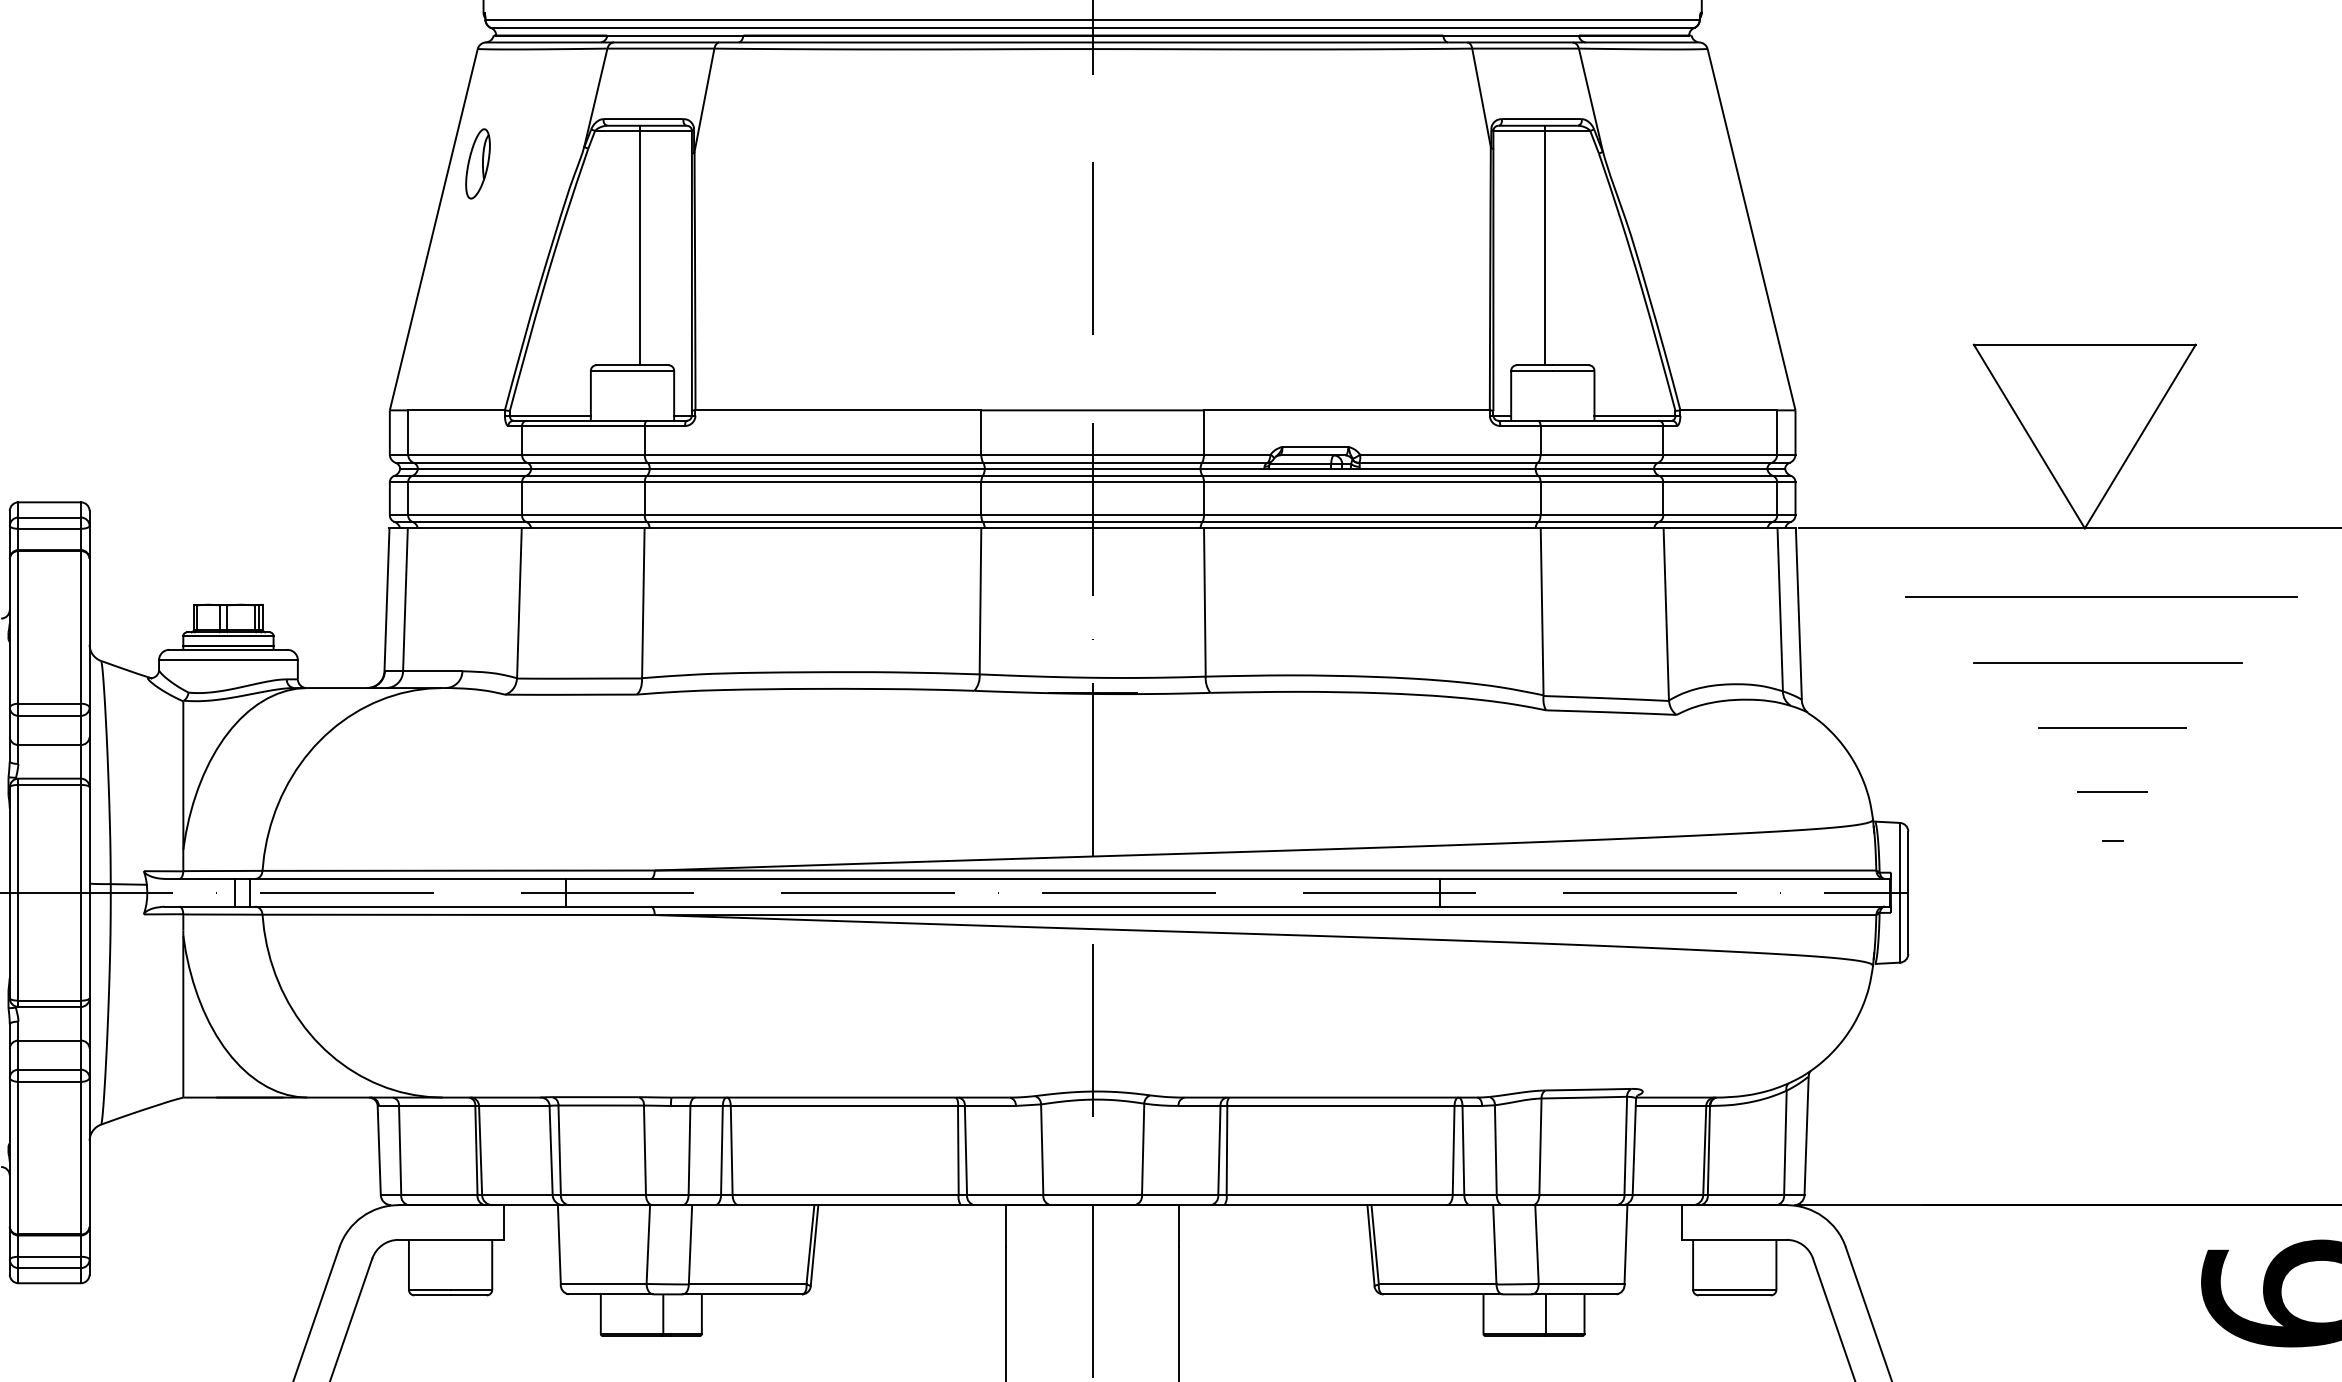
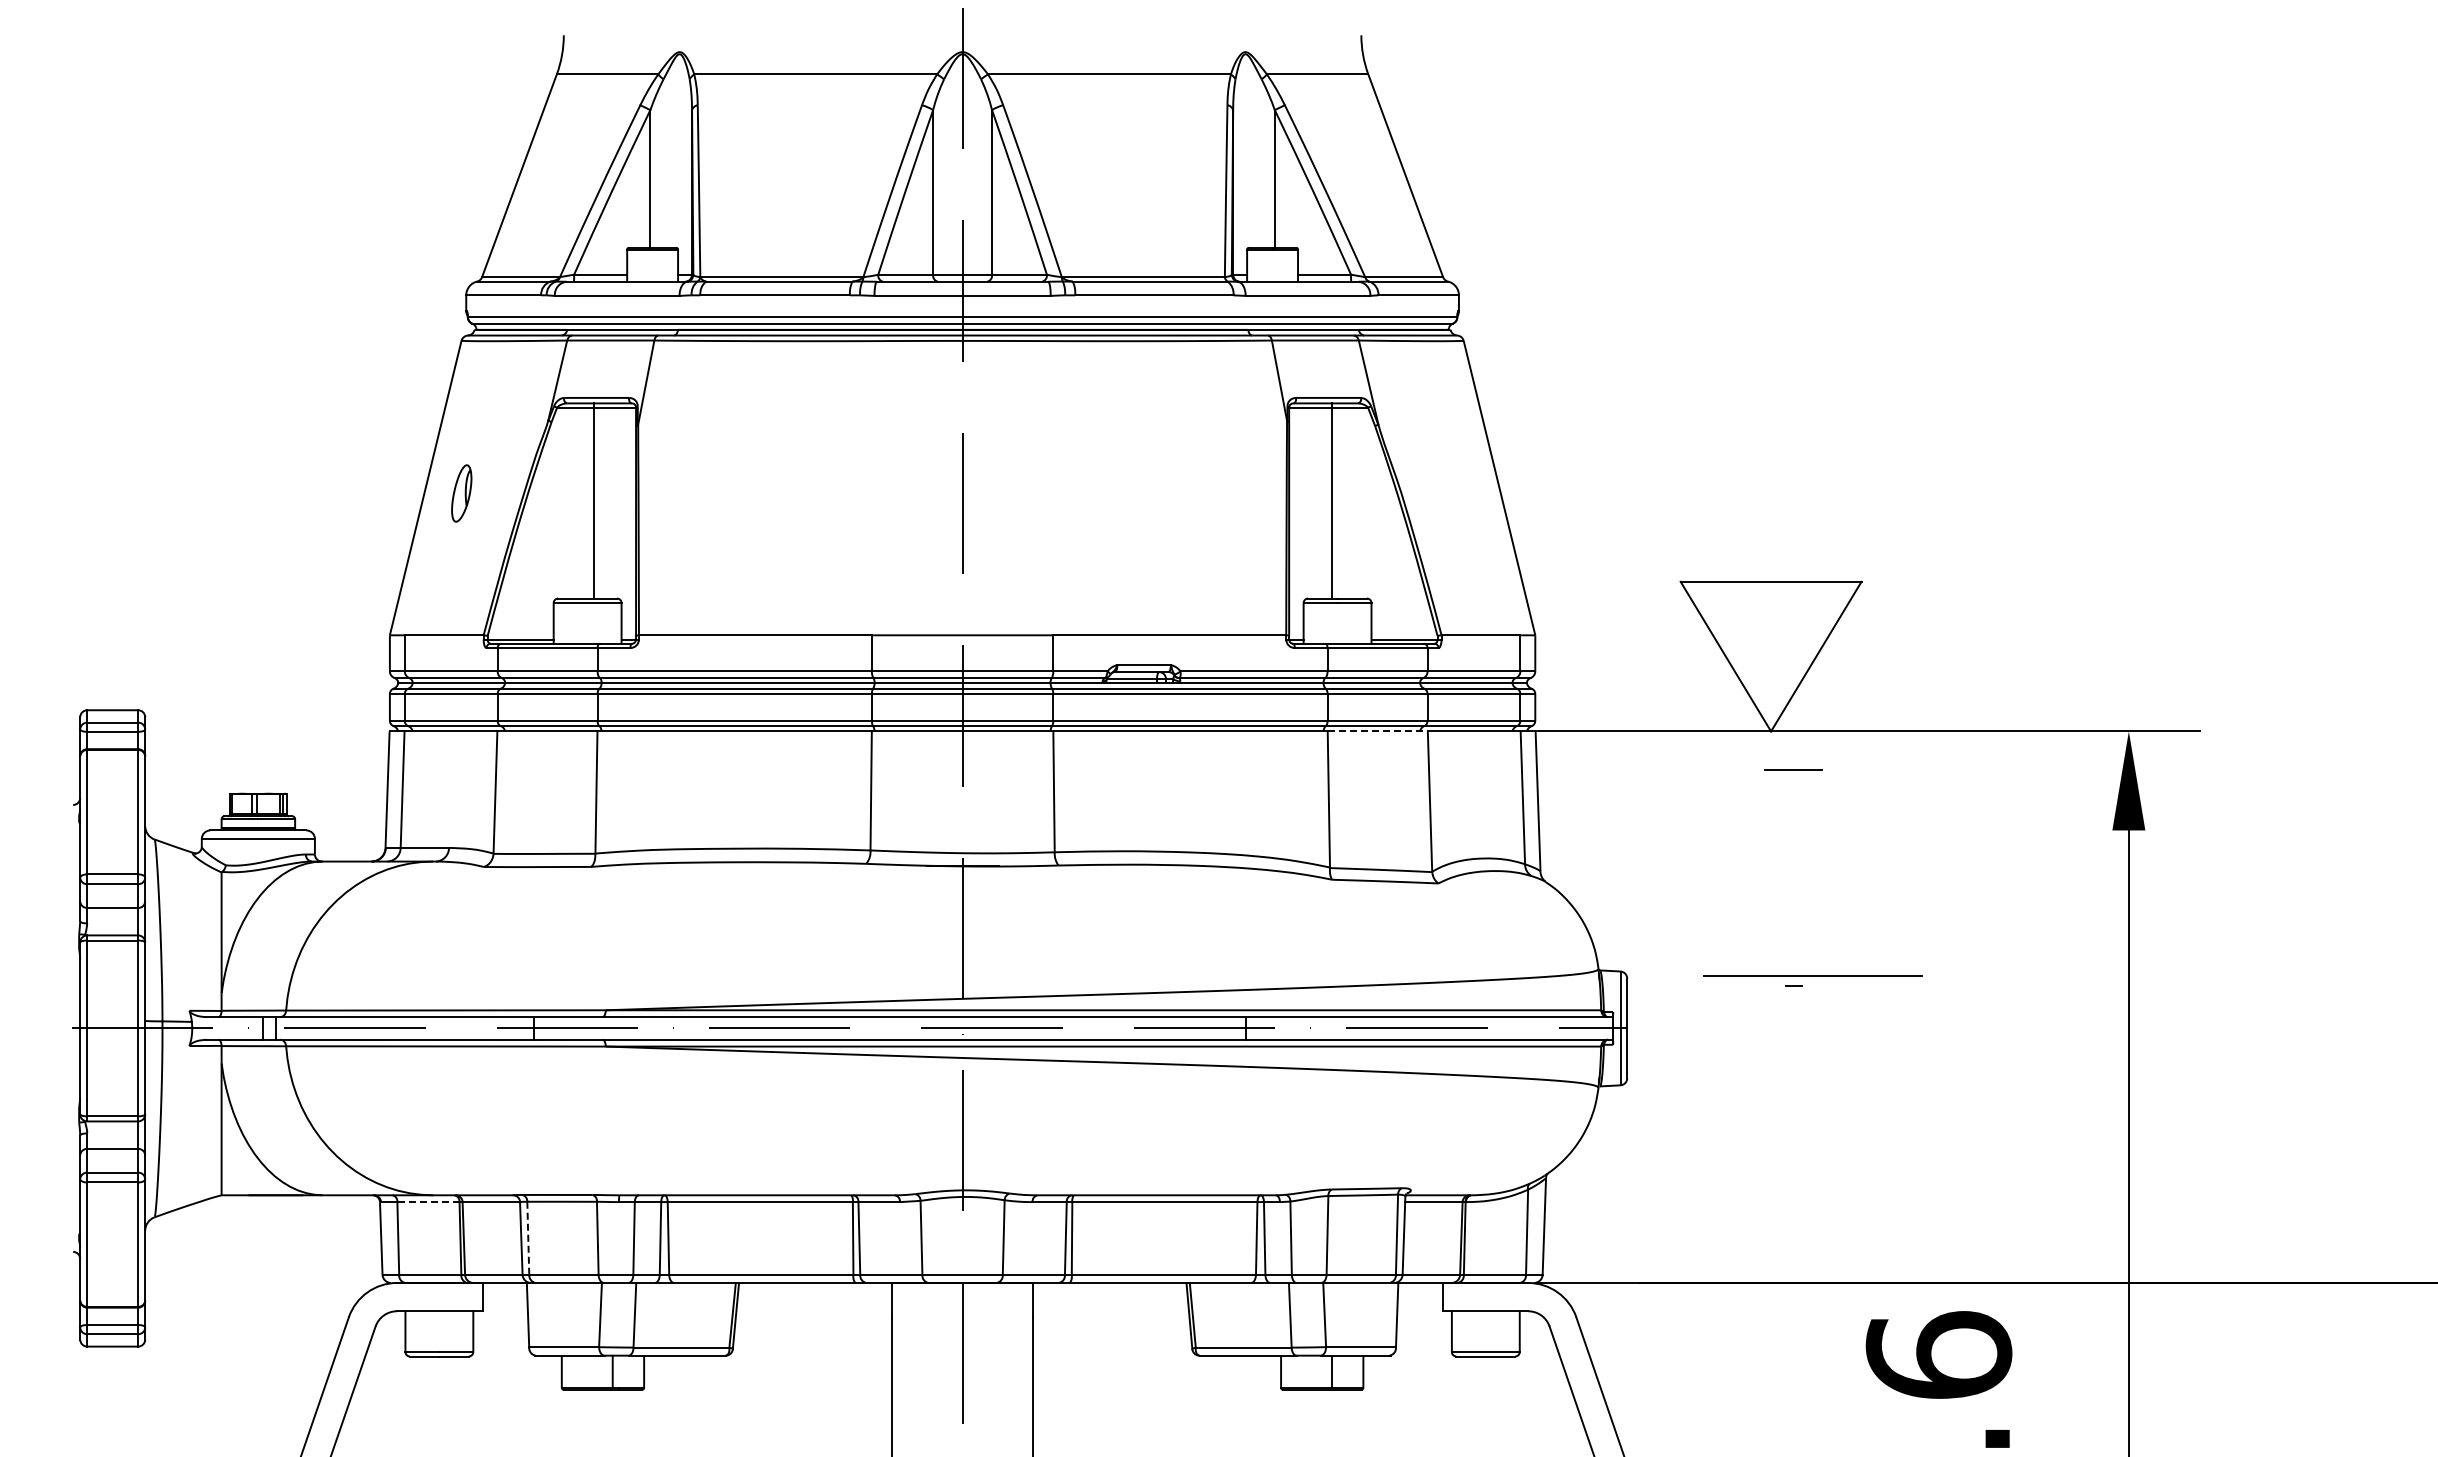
part: (477, 163) -> (461, 493), moved
line: (1603, 528) -> (1378, 731), solid -> dashed
line: (2101, 597) -> (1784, 787), removed
line: (2107, 662) -> (1812, 975), moved
line: (2112, 727) -> (1793, 893), removed
line: (2112, 791) -> (1793, 769), moved
line: (435, 1106) -> (427, 1202), solid -> dashed
line: (559, 1150) -> (528, 1238), solid -> dashed

